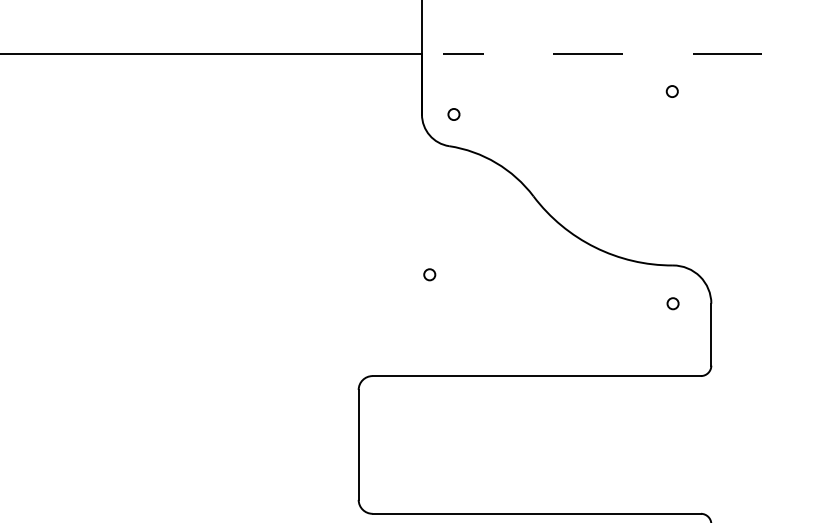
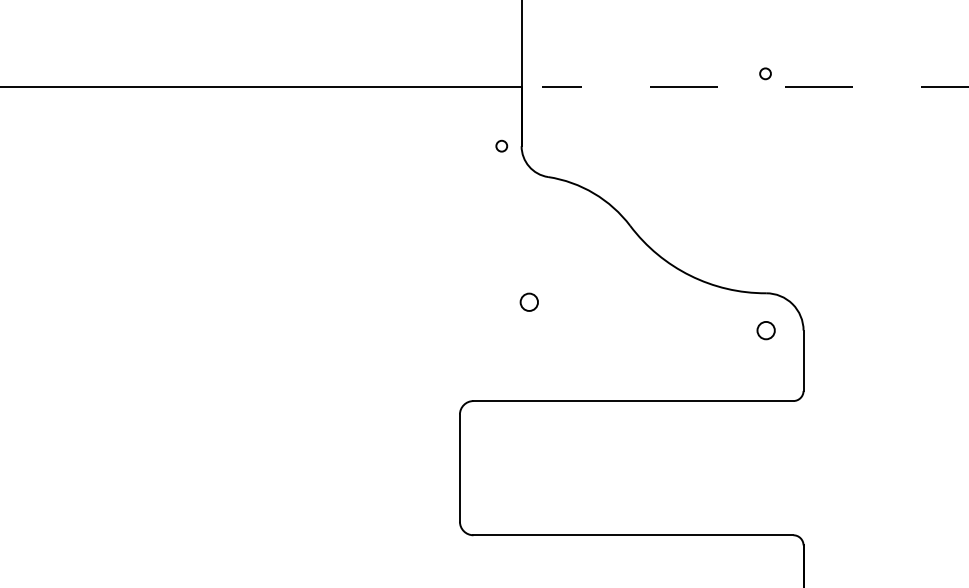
circle: (672, 91) -> (765, 73), moved
circle: (453, 113) -> (501, 145), moved
circle: (429, 274) -> (528, 302), size x1.6
circle: (673, 303) -> (766, 330), size x1.6

